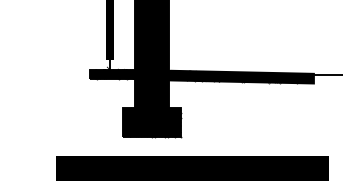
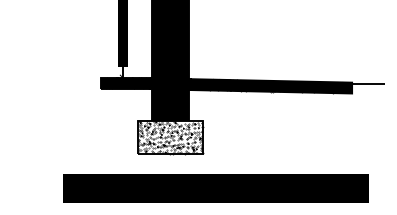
fill: (152, 122) -> (170, 137), removed

